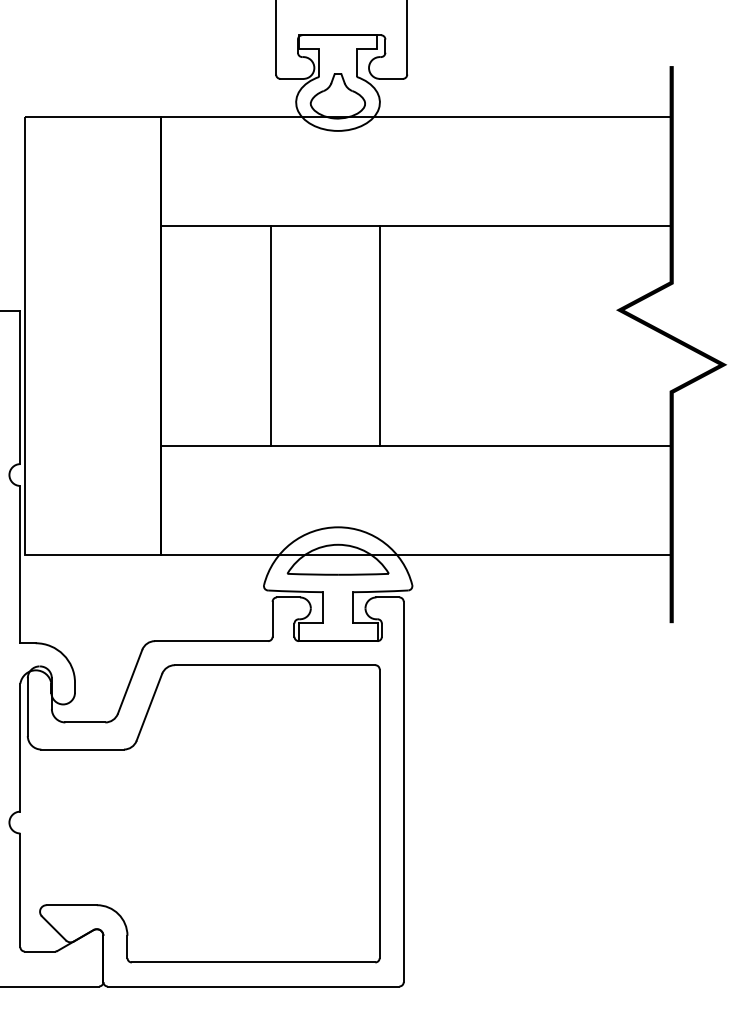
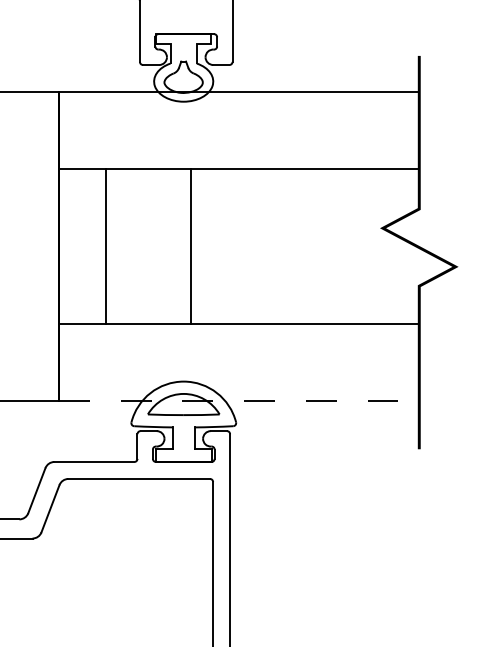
line: (270, 335) -> (105, 246), moved
line: (379, 335) -> (190, 246), moved
line: (417, 554) -> (239, 400), solid -> dashed

